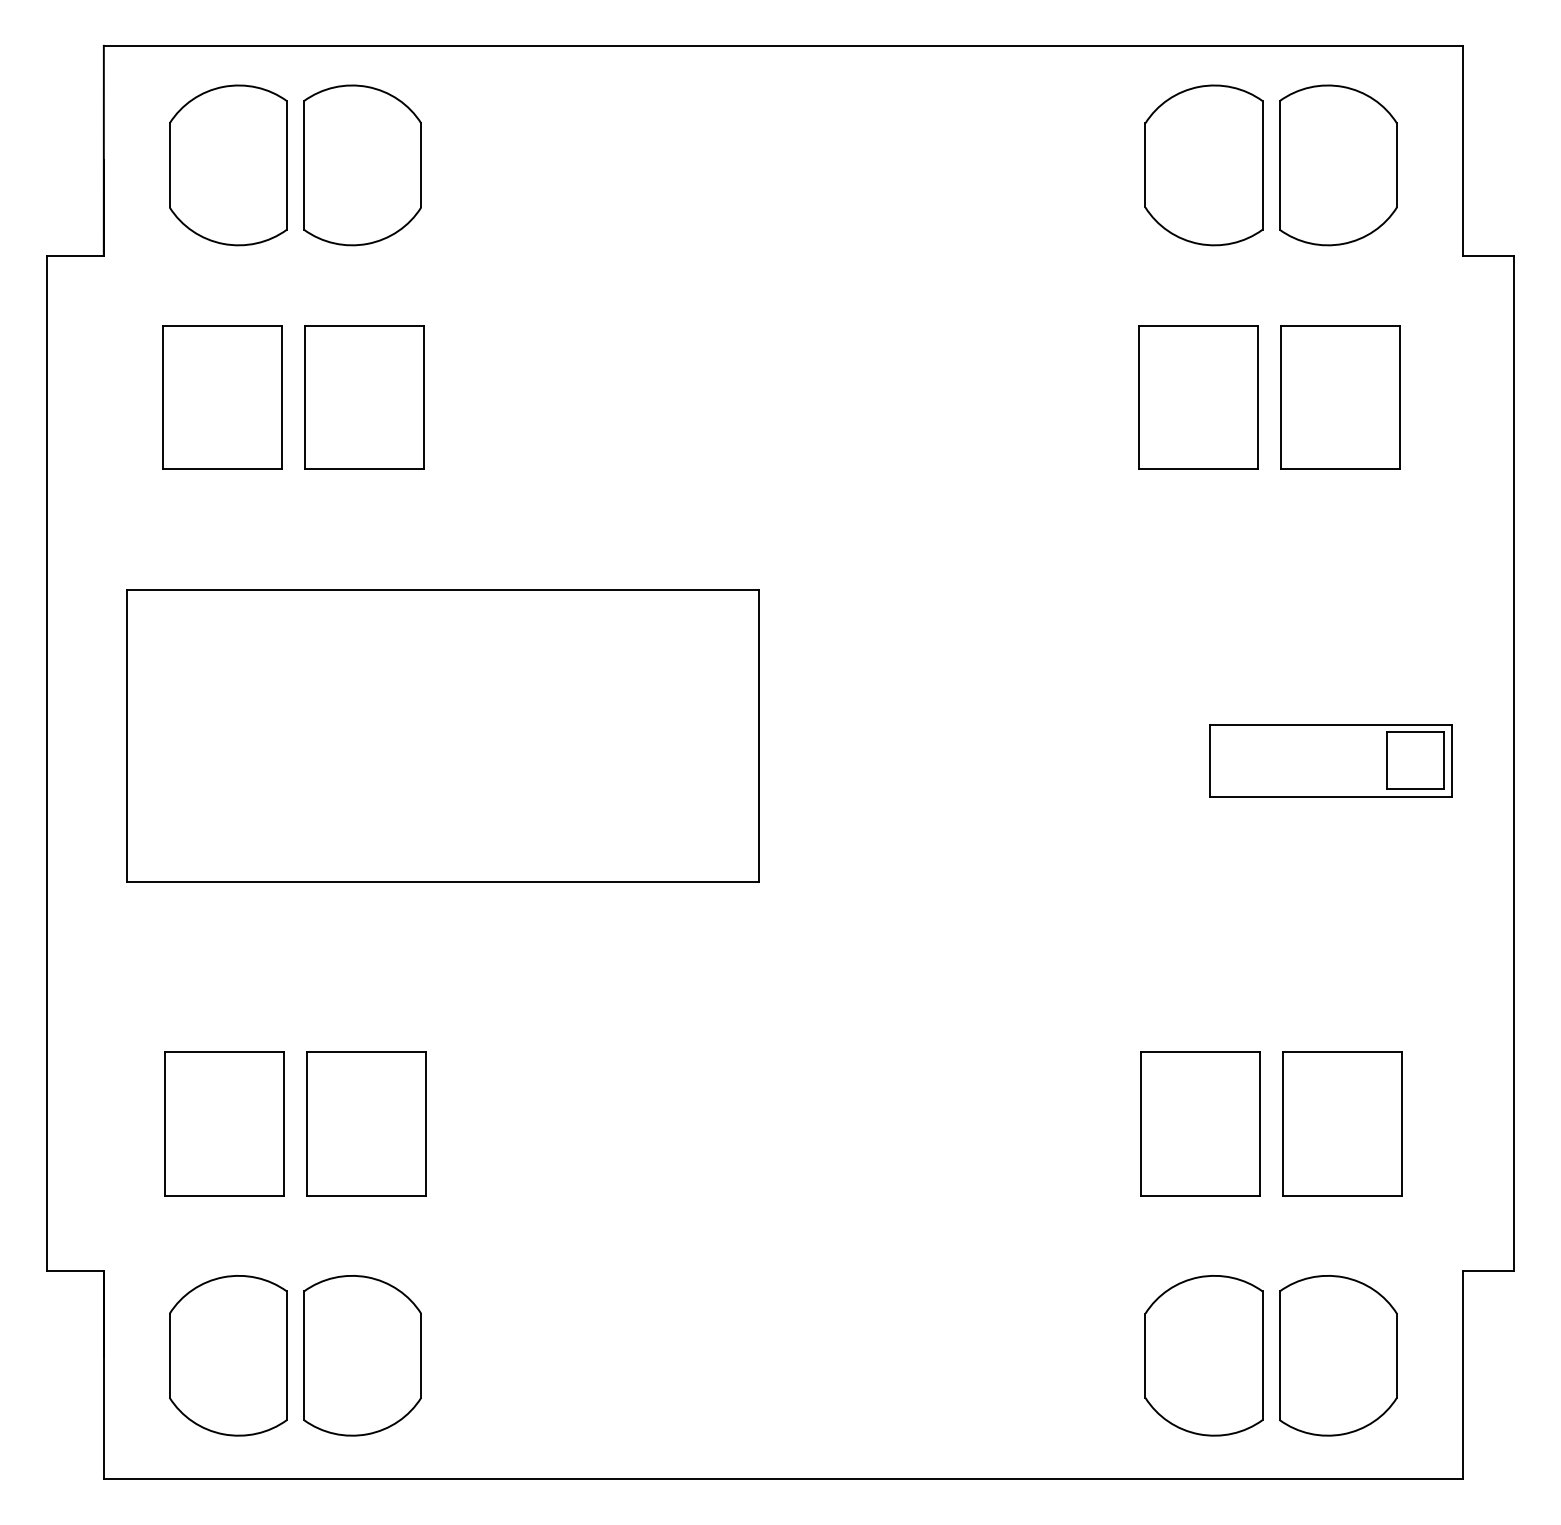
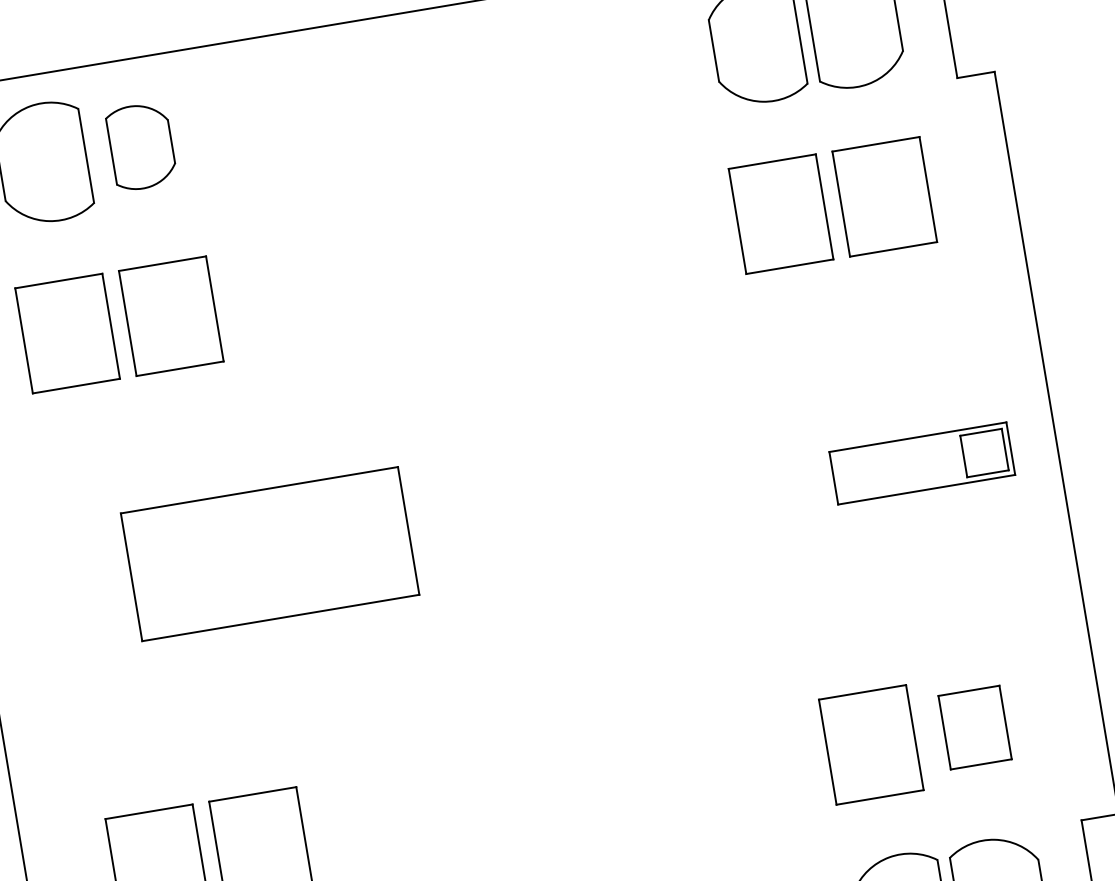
part: (362, 165) -> (141, 146), size x0.7
part: (442, 735) -> (269, 553), size x0.6
part: (1342, 1123) -> (975, 727), size x0.7

